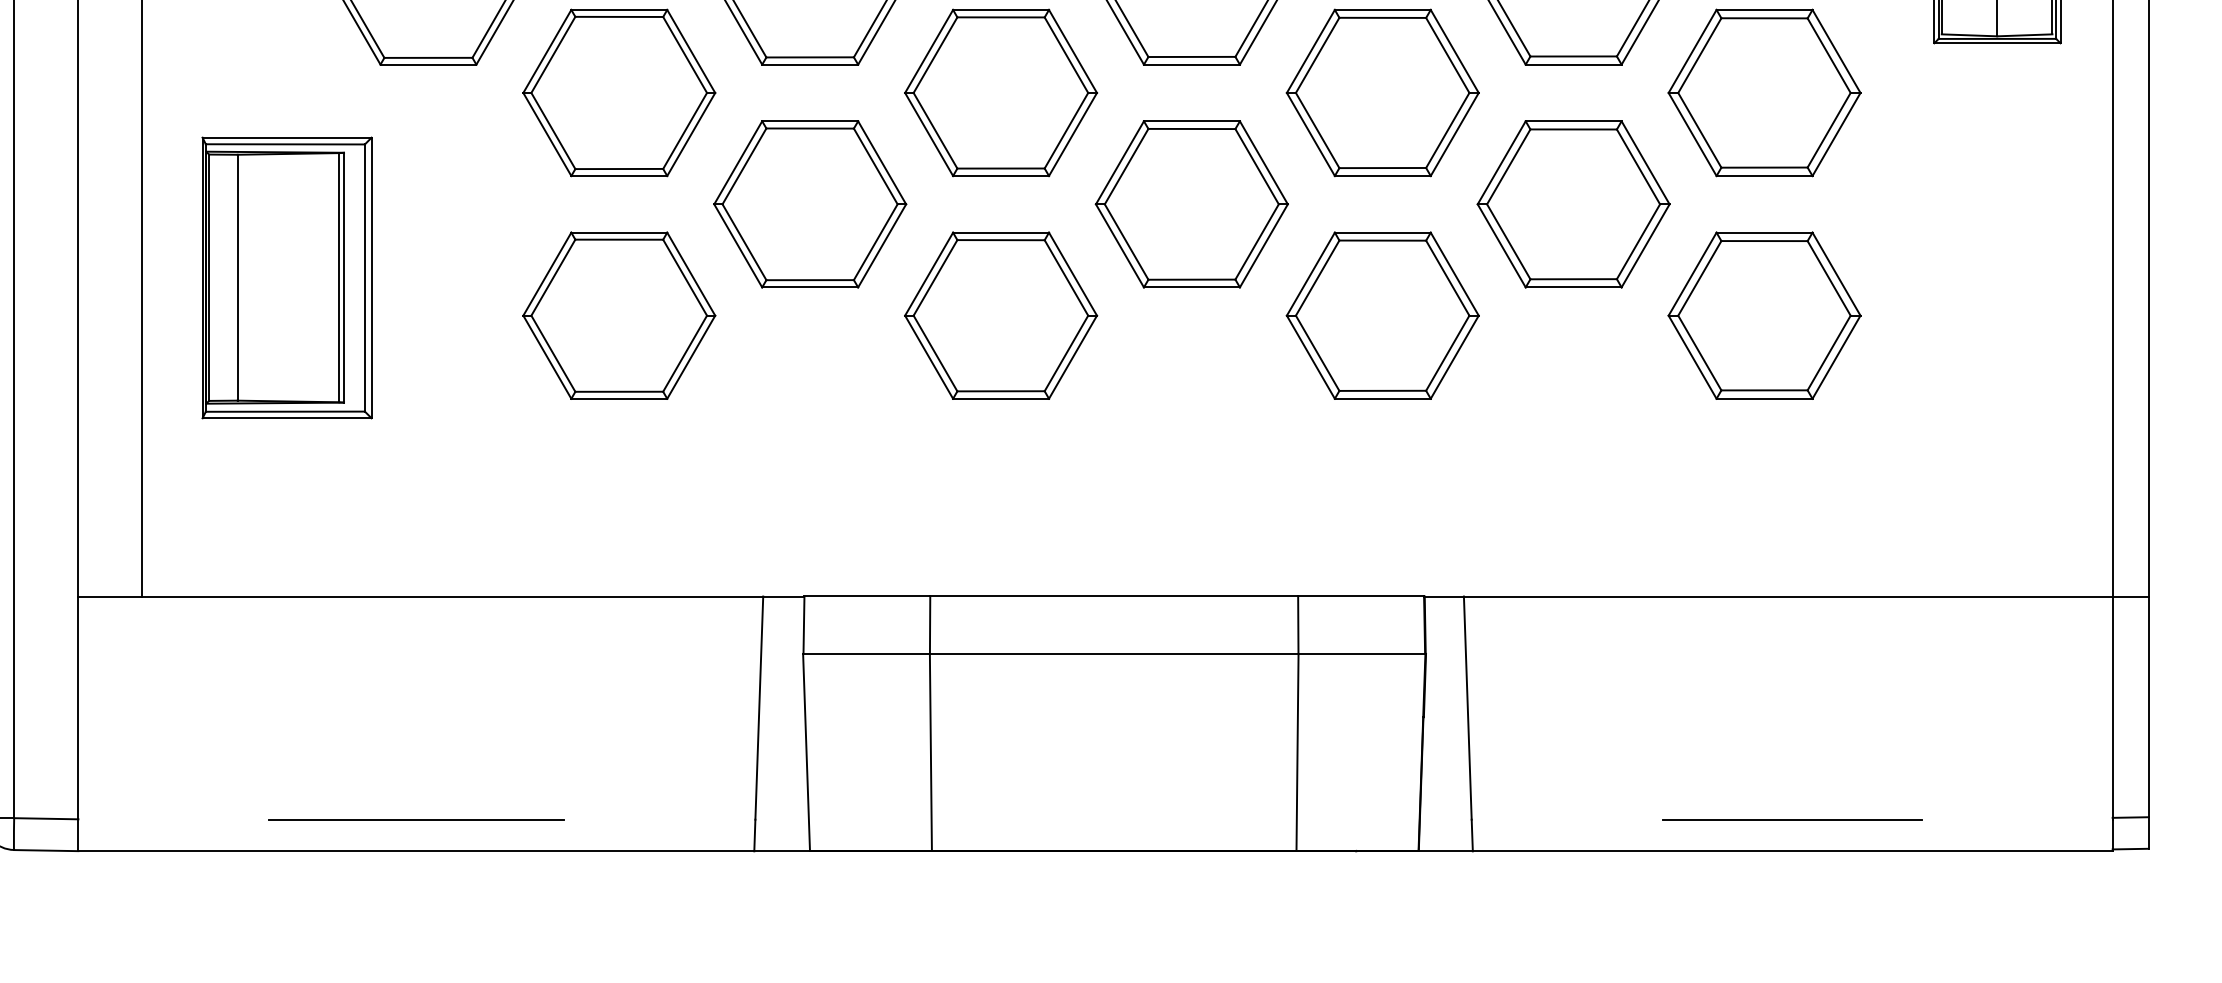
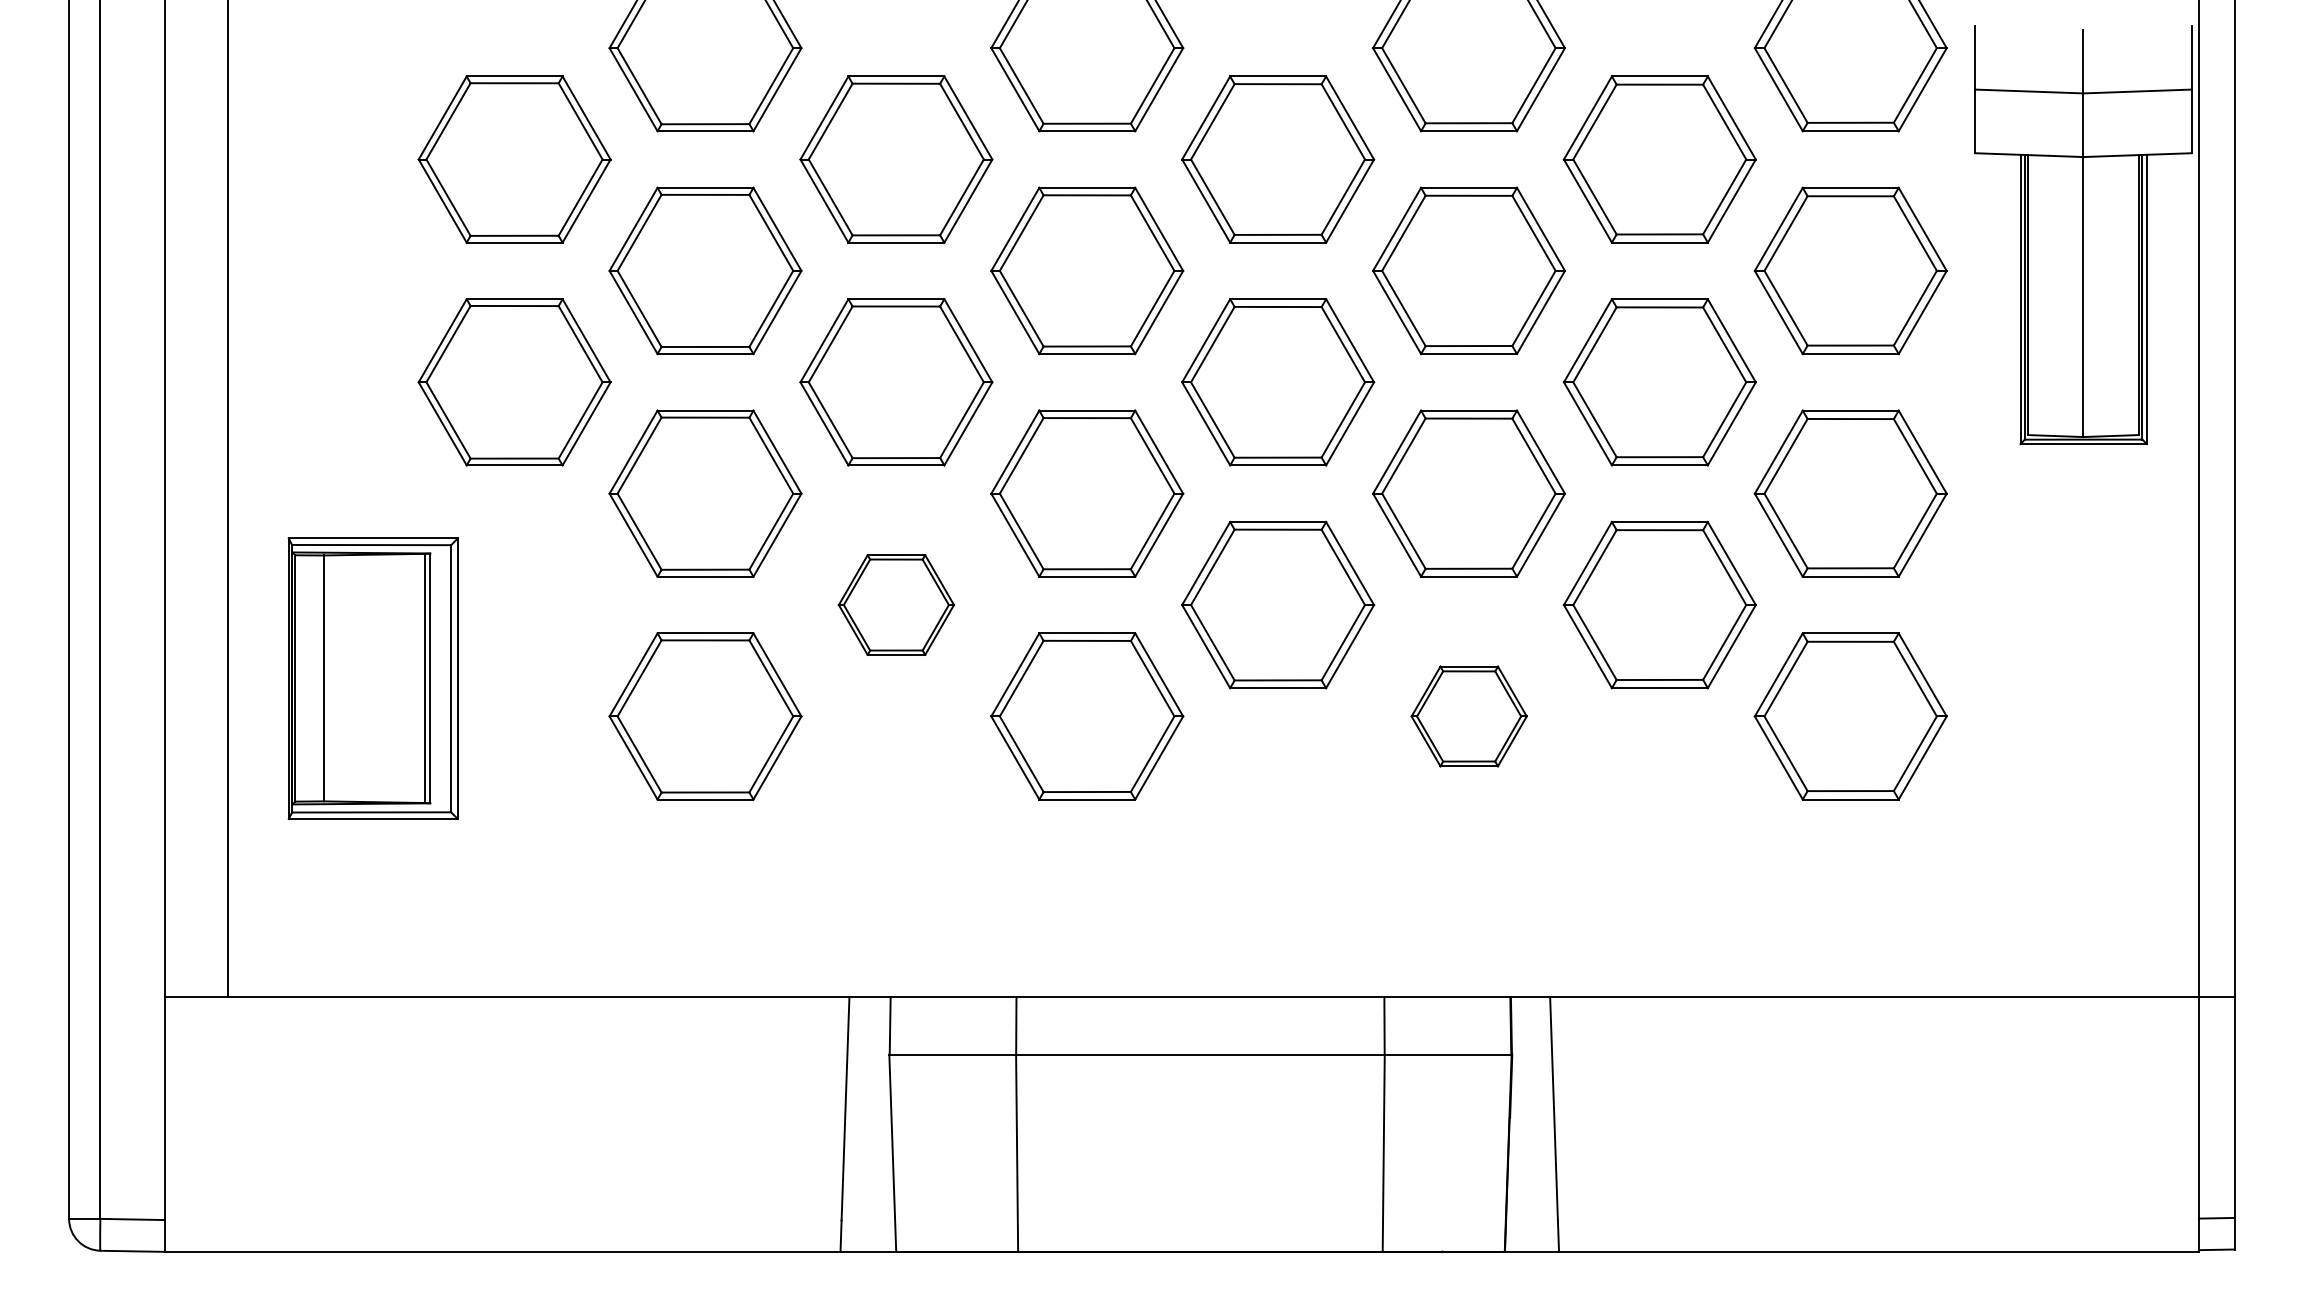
part: (810, 203) -> (896, 604), size x0.6
part: (1383, 315) -> (1469, 716), size x0.6
line: (416, 819) -> (502, 1220), removed
line: (1791, 819) -> (1877, 1220), removed

